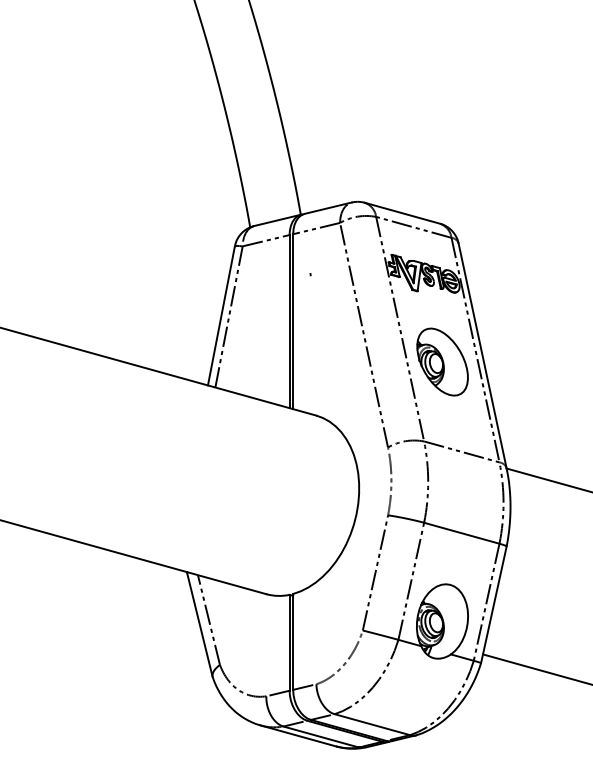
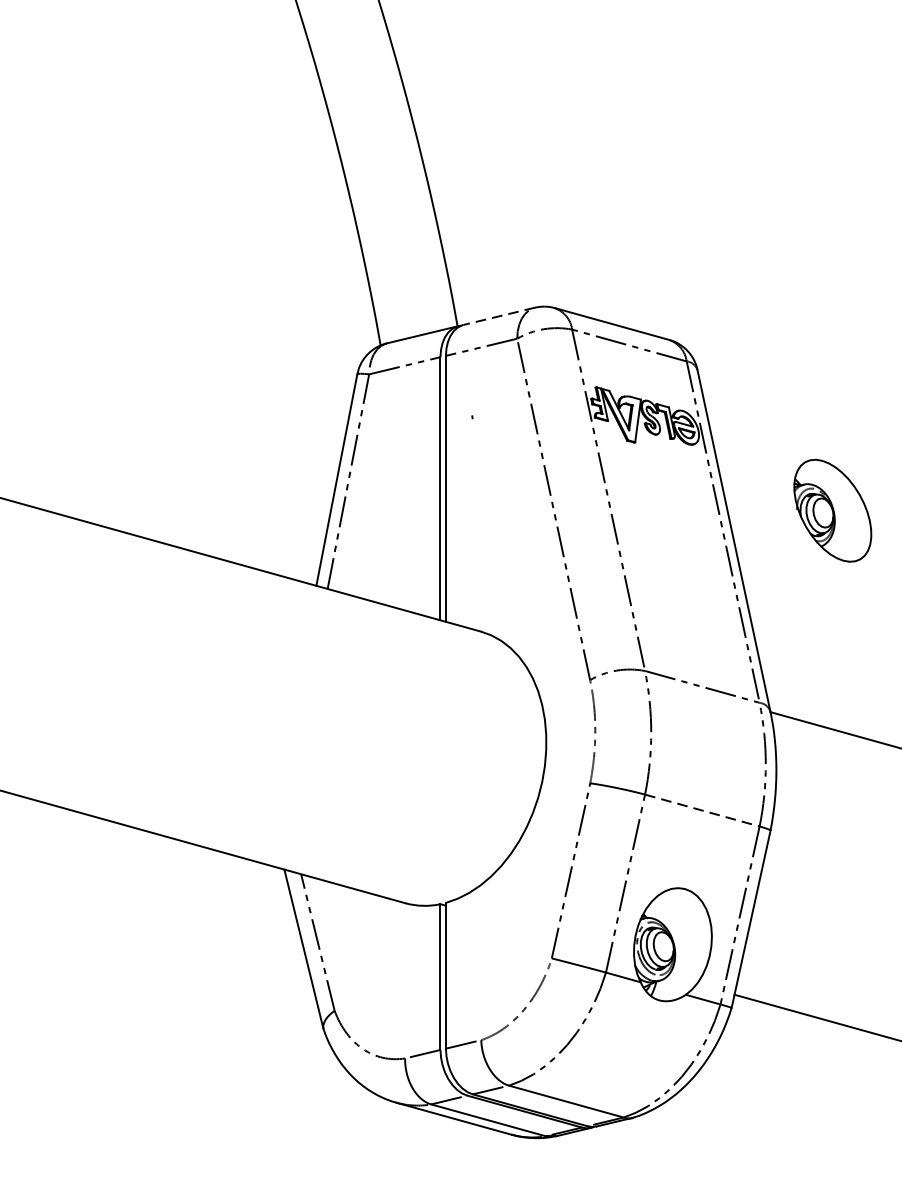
line: (327, 208) -> (498, 316), solid -> dashed
part: (442, 361) -> (832, 509), moved
line: (462, 533) -> (703, 810), solid -> dashed

